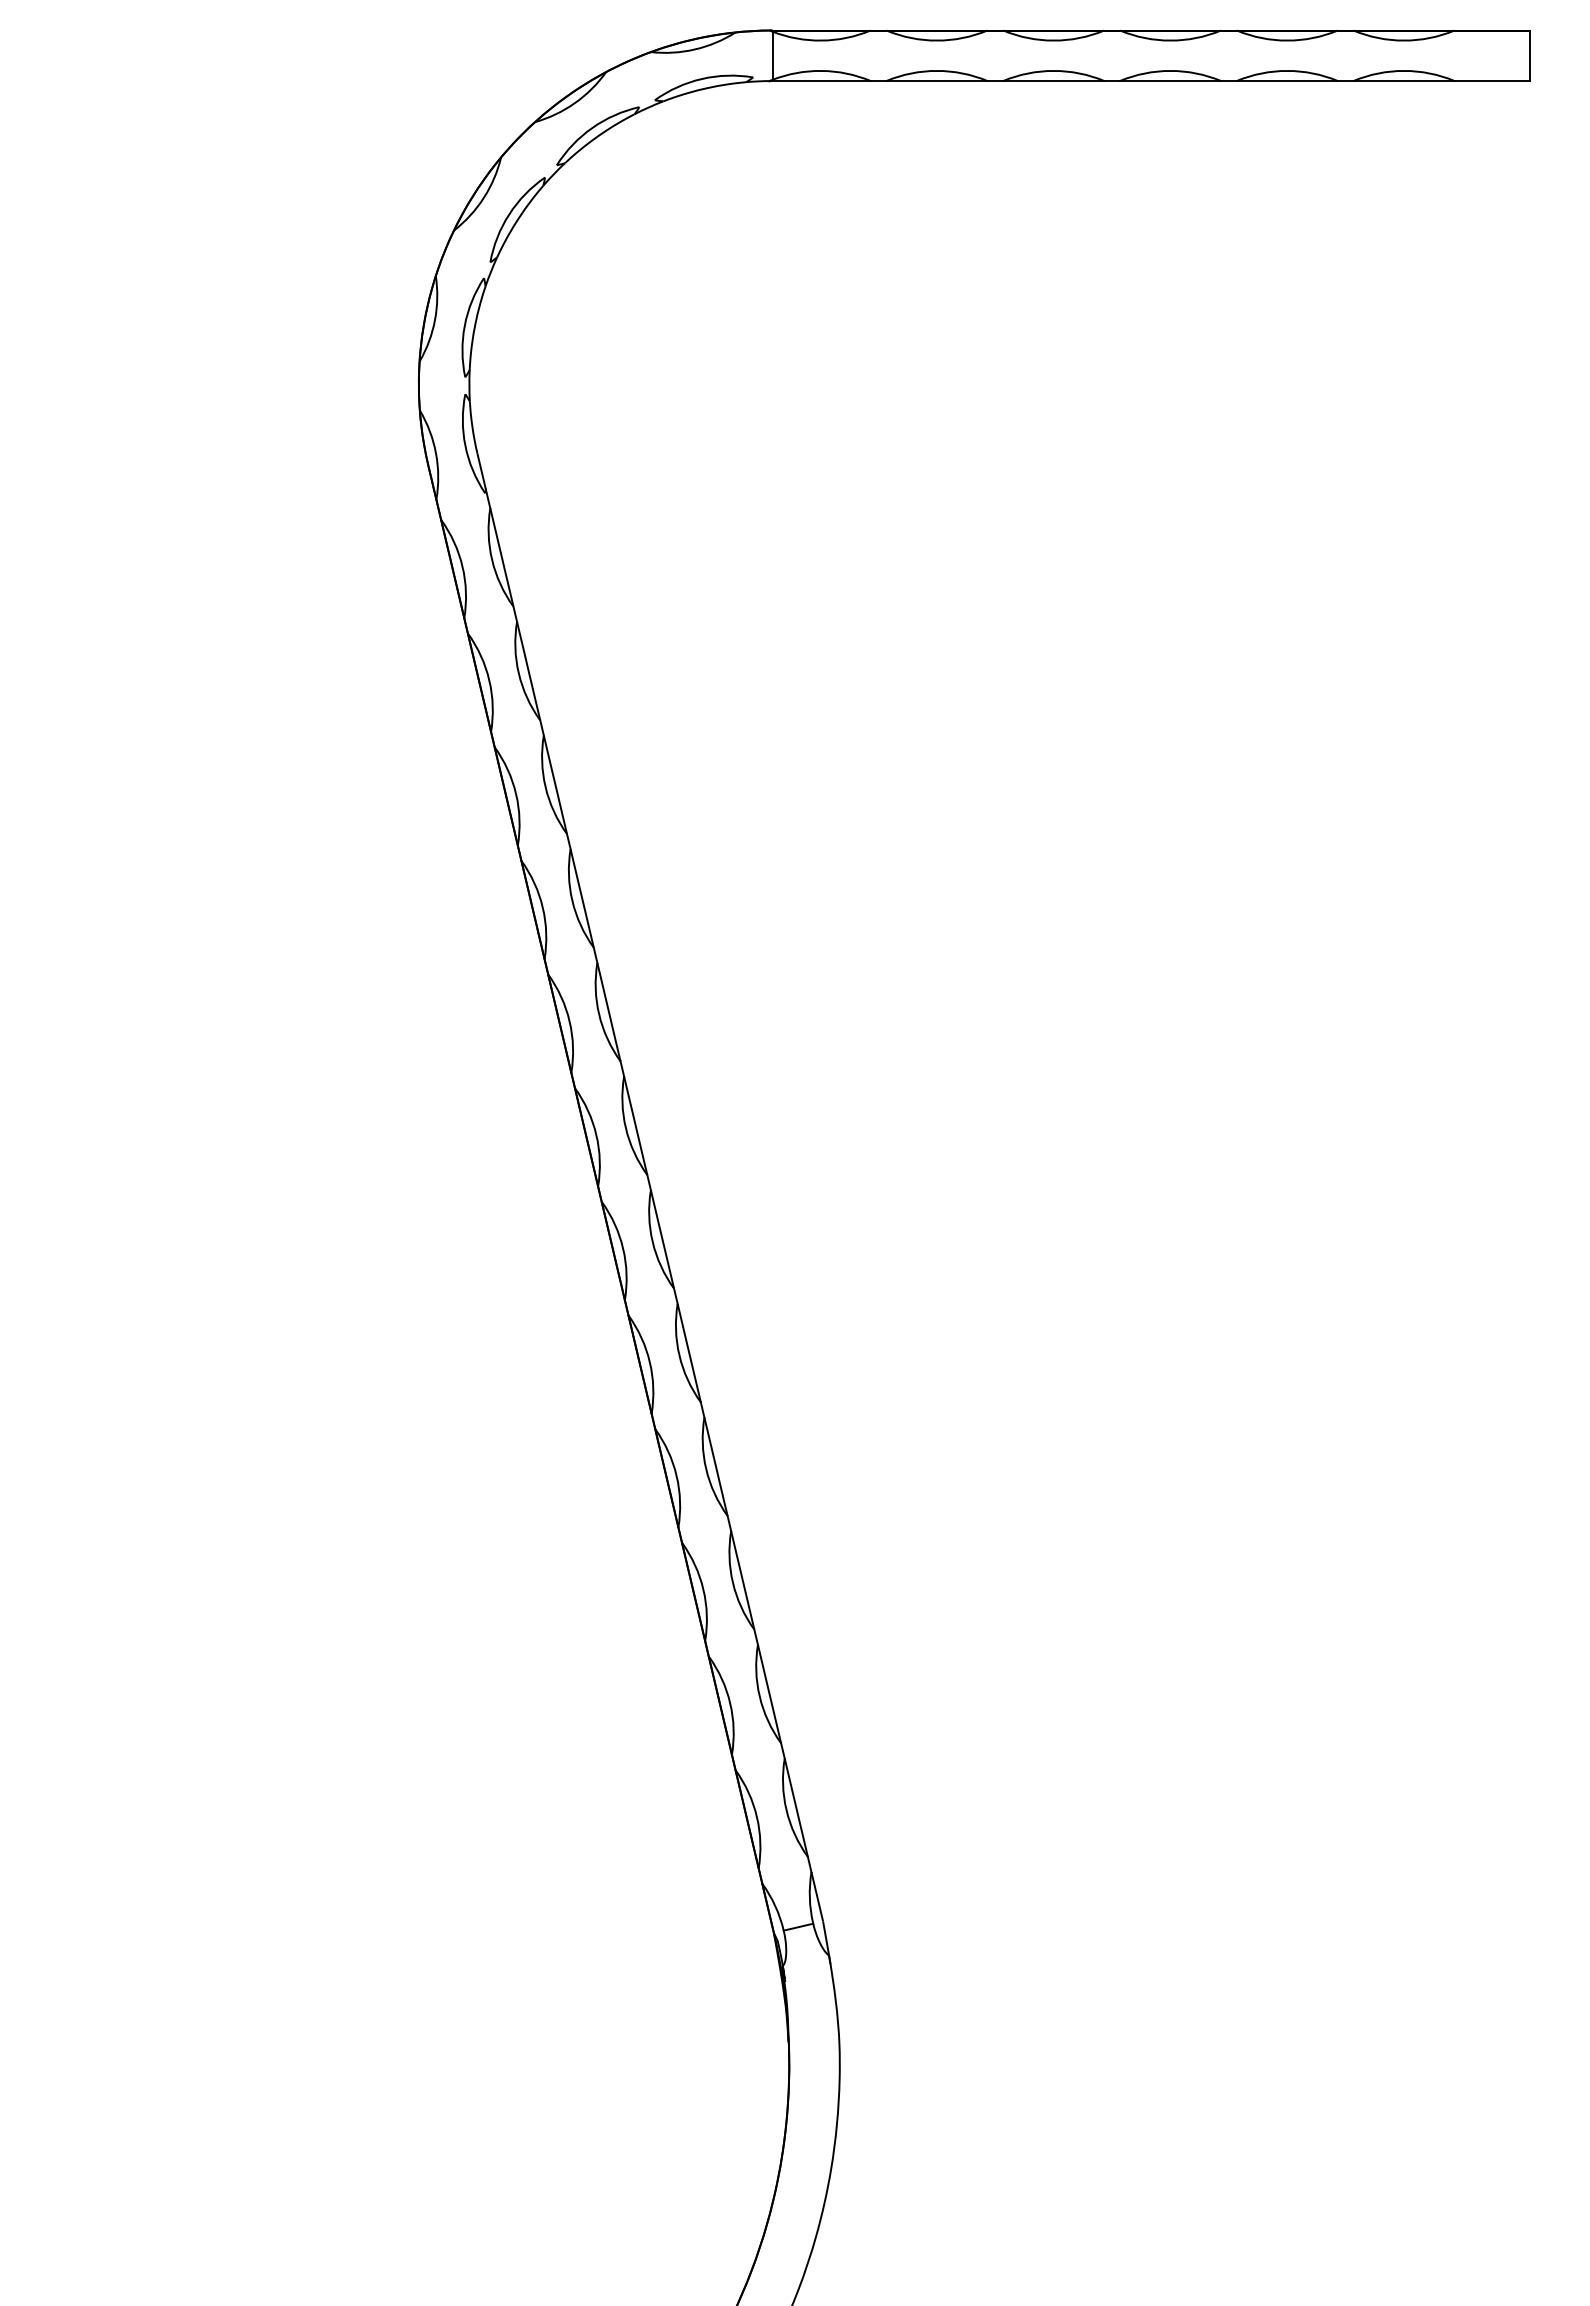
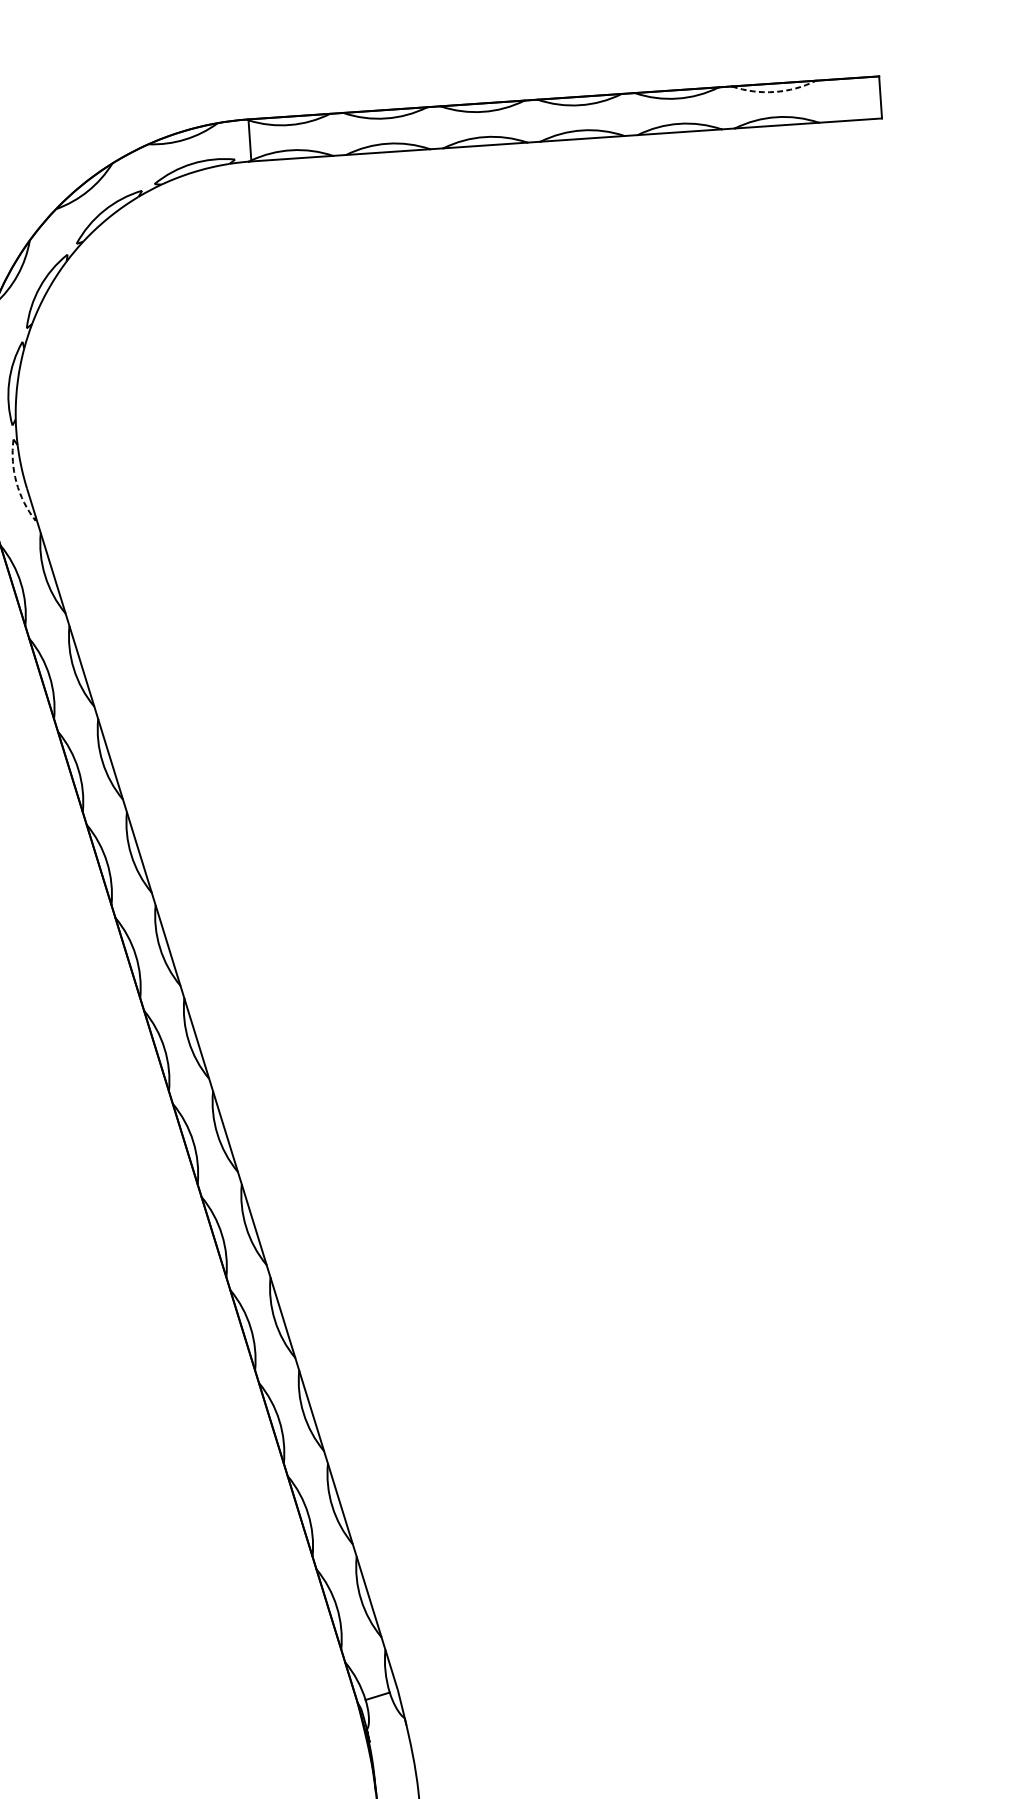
arc: (1404, 40) -> (774, 91), solid -> dashed
arc: (465, 445) -> (16, 482), solid -> dashed

